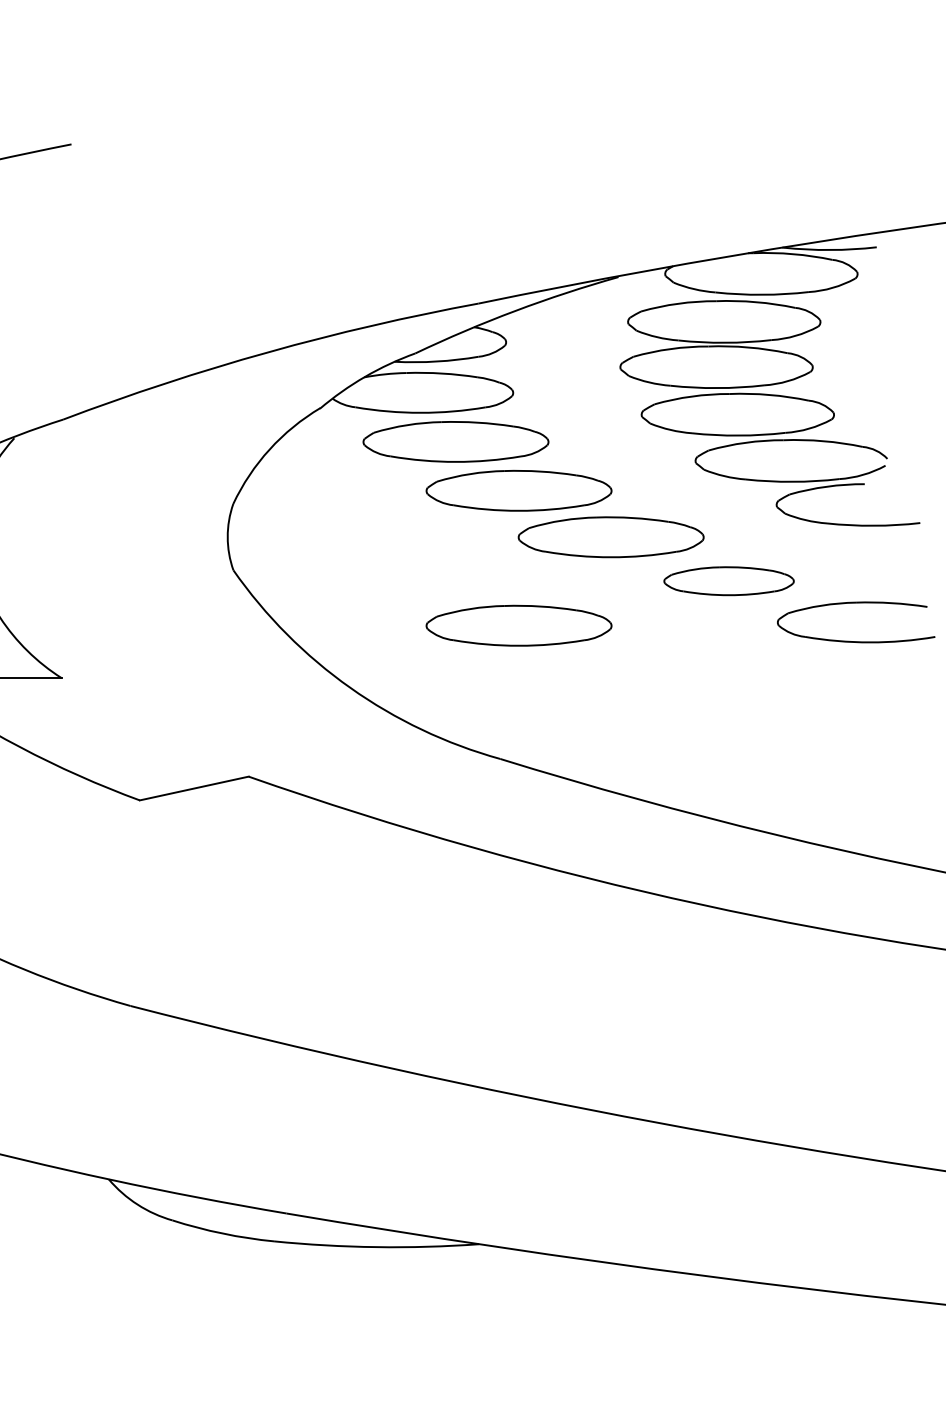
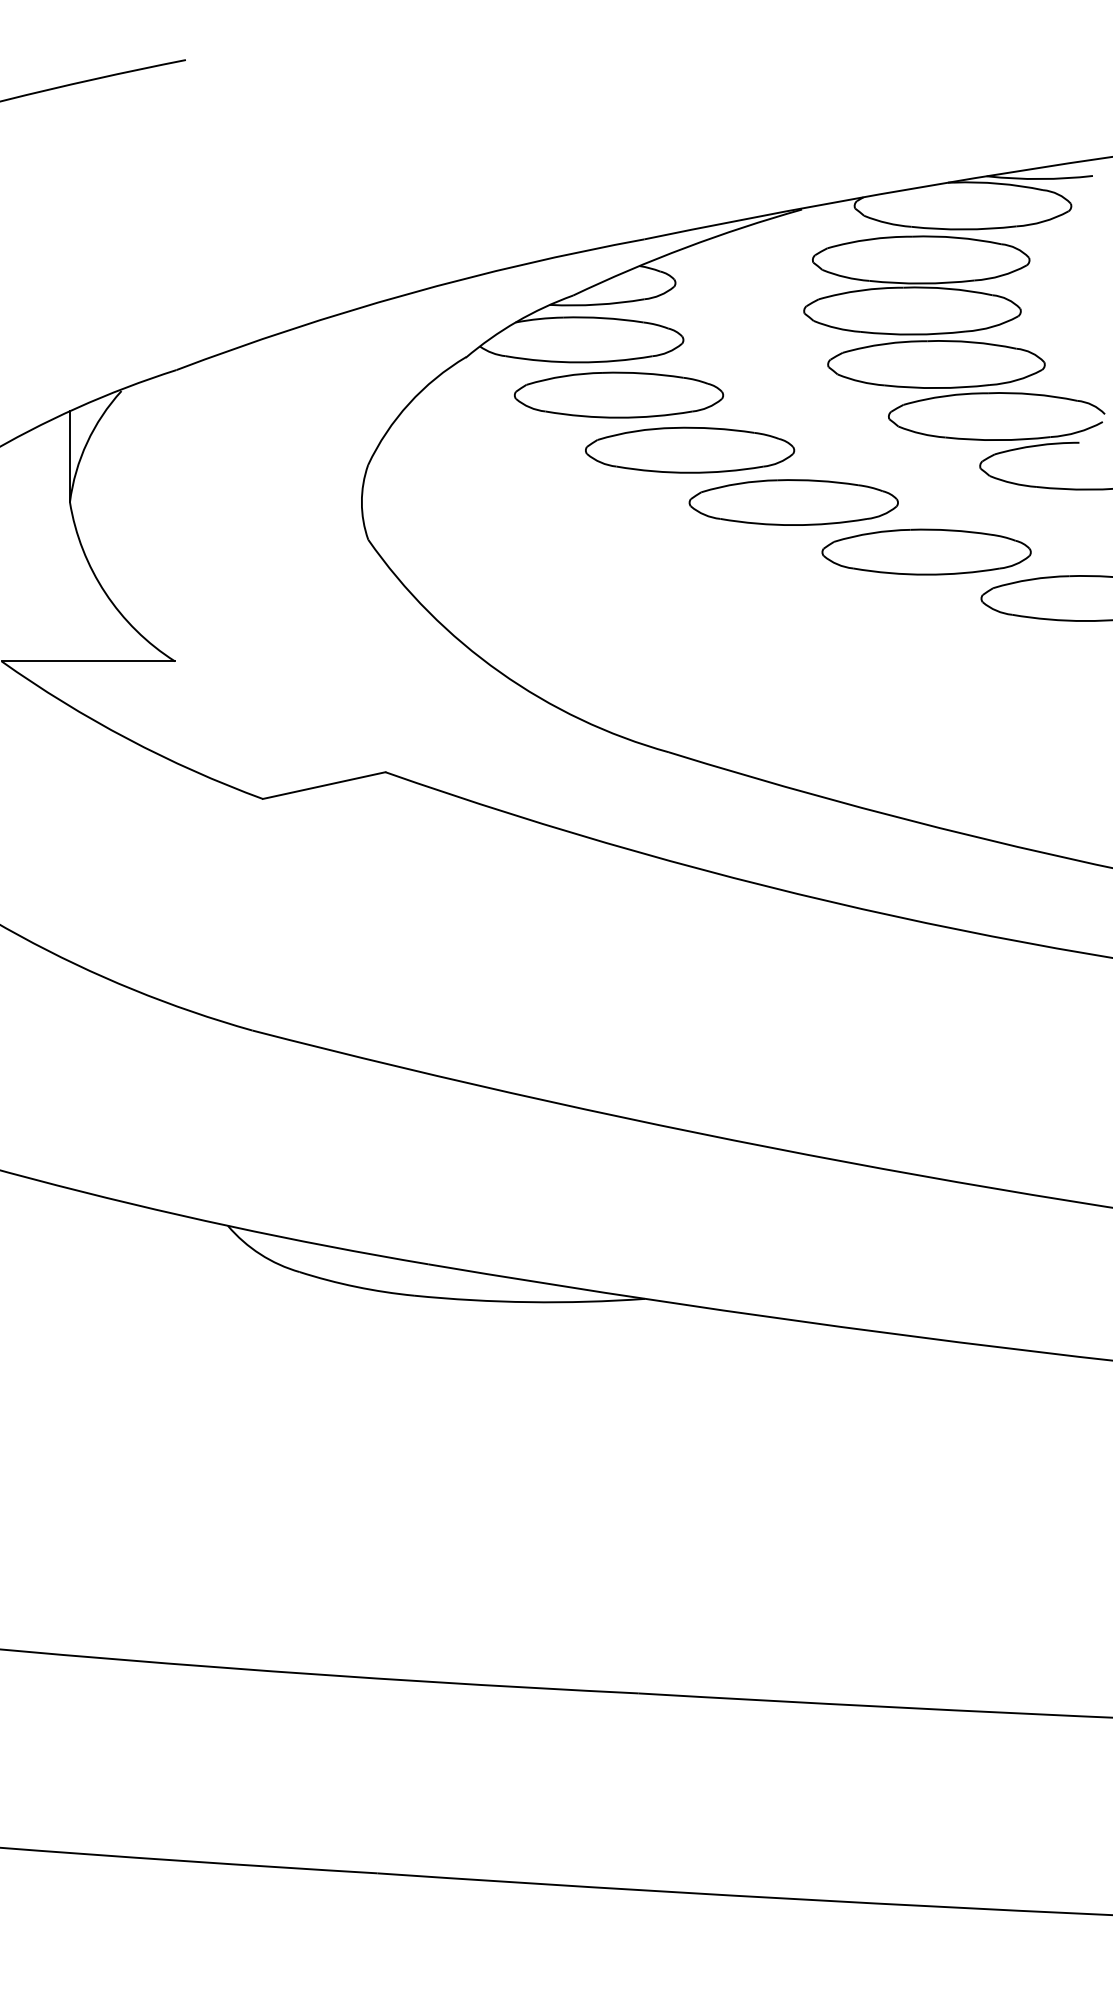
part: (729, 580) -> (926, 551), size x1.43
part: (519, 625) -> (690, 601), removed

